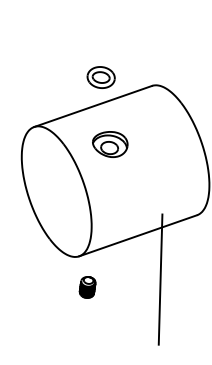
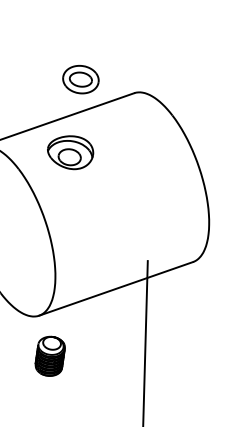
part: (100, 77) -> (80, 79), moved
part: (110, 144) -> (70, 152), moved
part: (87, 287) -> (49, 356), size x1.43

